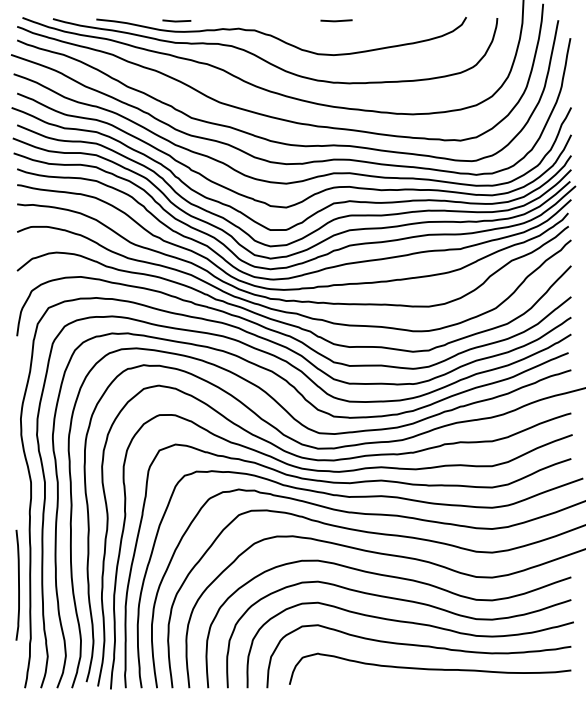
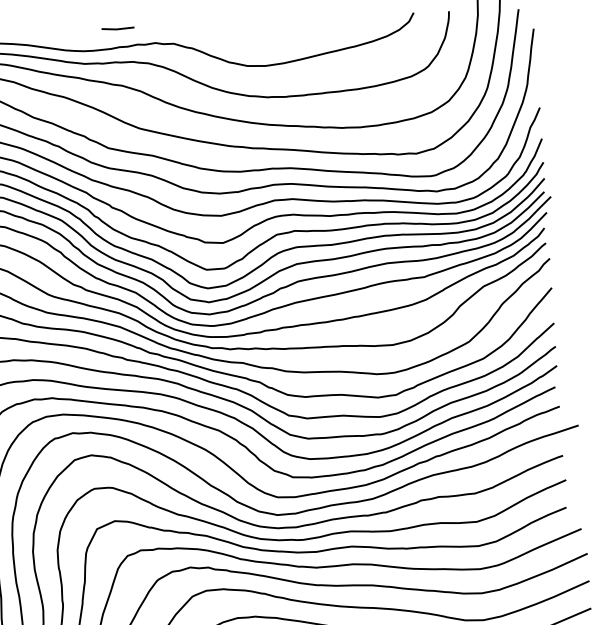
line: (176, 20) -> (117, 28), moved
line: (336, 20) -> (266, 26), removed

